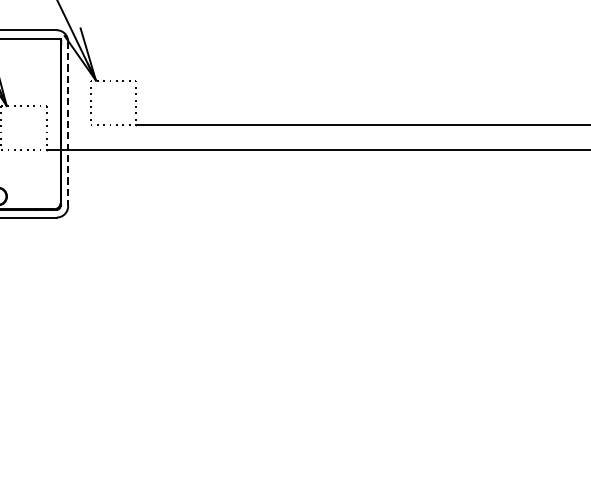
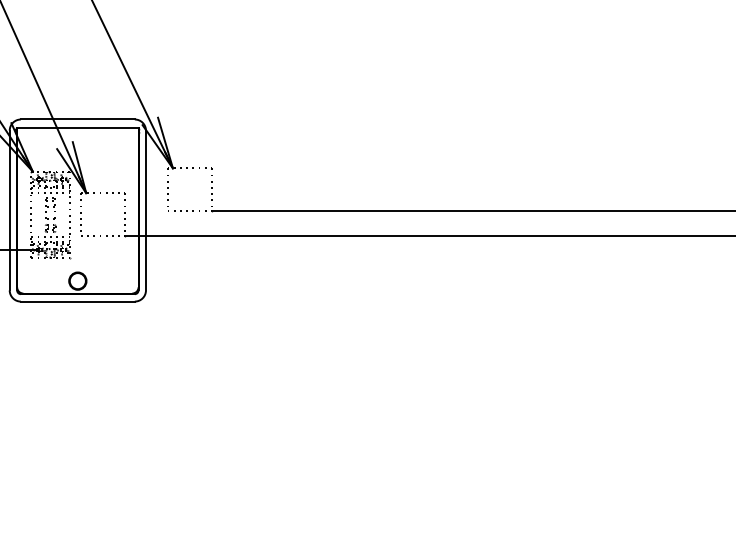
line: (67, 123) -> (145, 210), dashed -> solid

